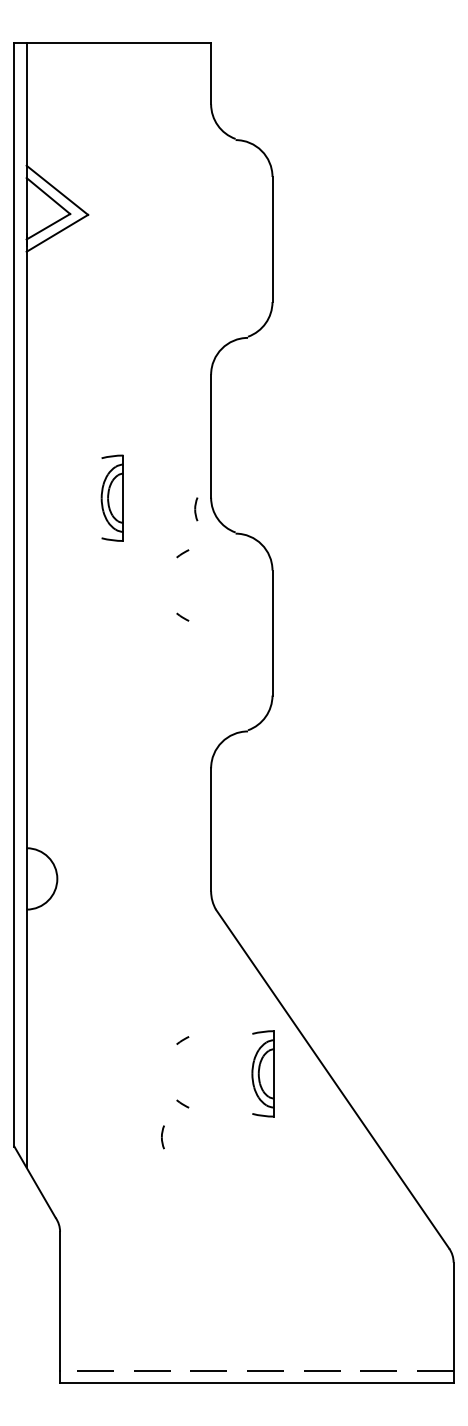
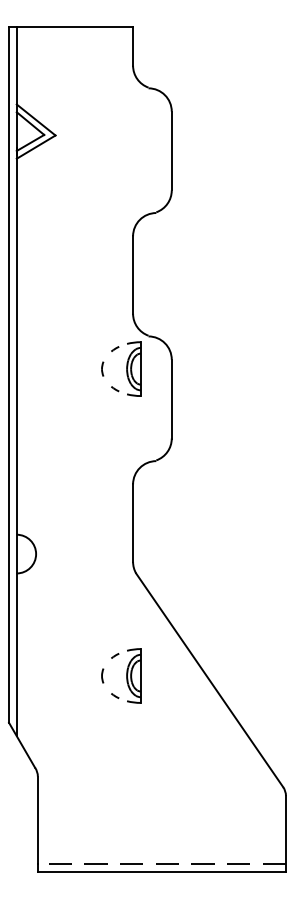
part: (111, 497) -> (133, 368), moved
part: (195, 508) -> (102, 368), moved
part: (262, 1073) -> (133, 675), moved
line: (162, 1136) -> (102, 675), moved

